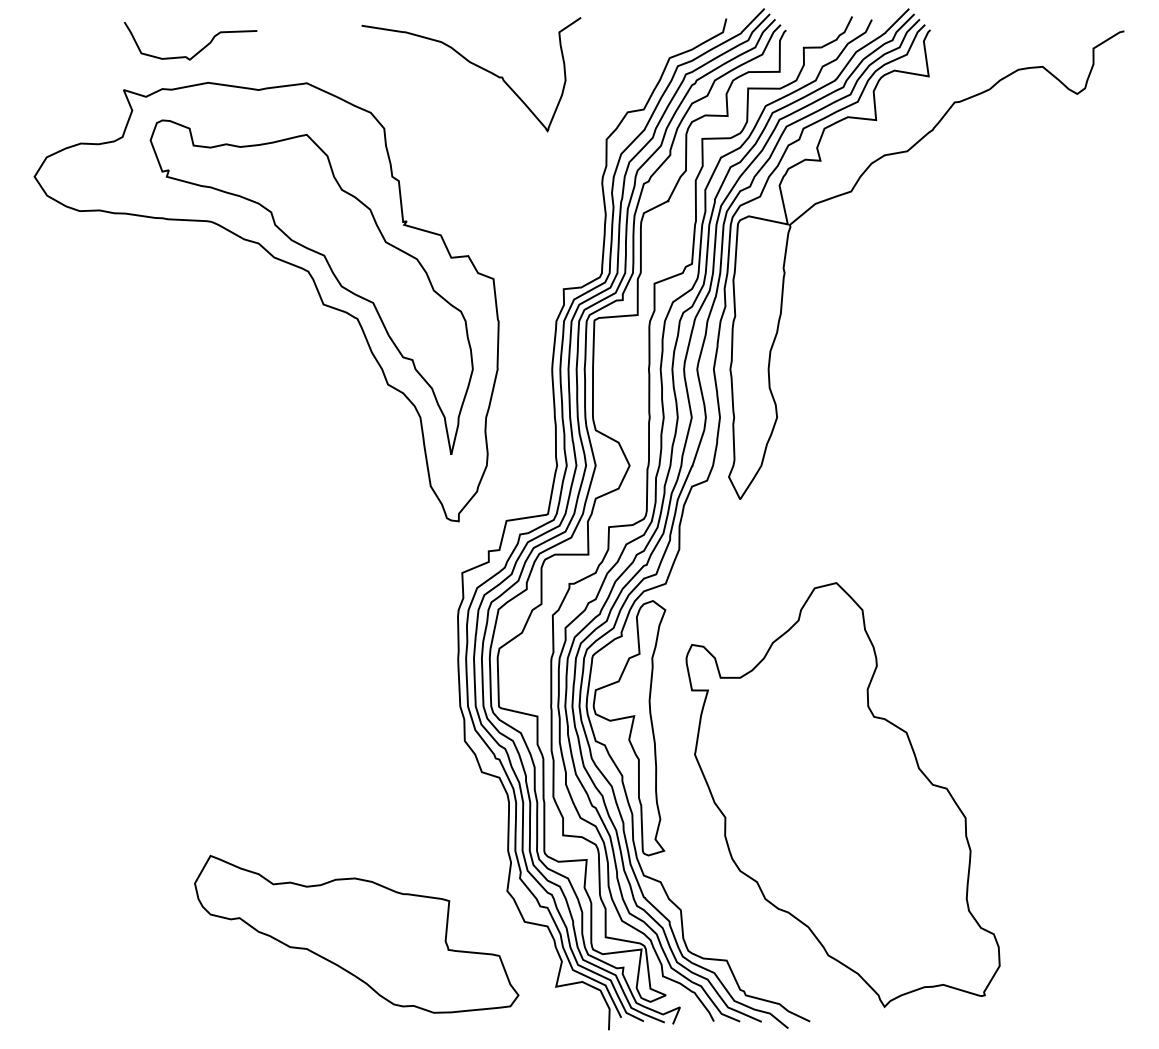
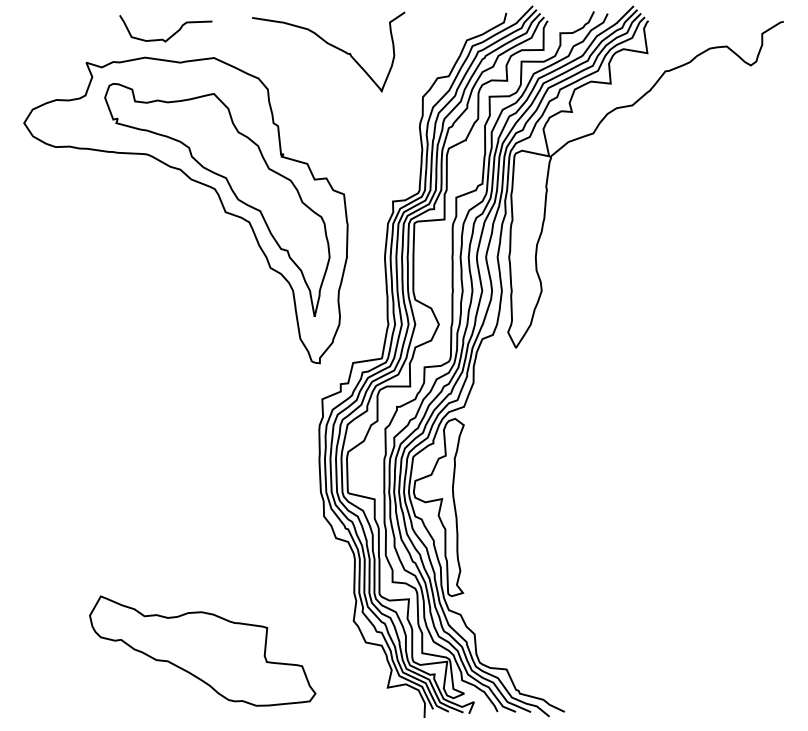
curve: (199, 49) -> (172, 34), moved
part: (842, 794) -> (587, 553), removed
part: (356, 933) -> (202, 650), moved

